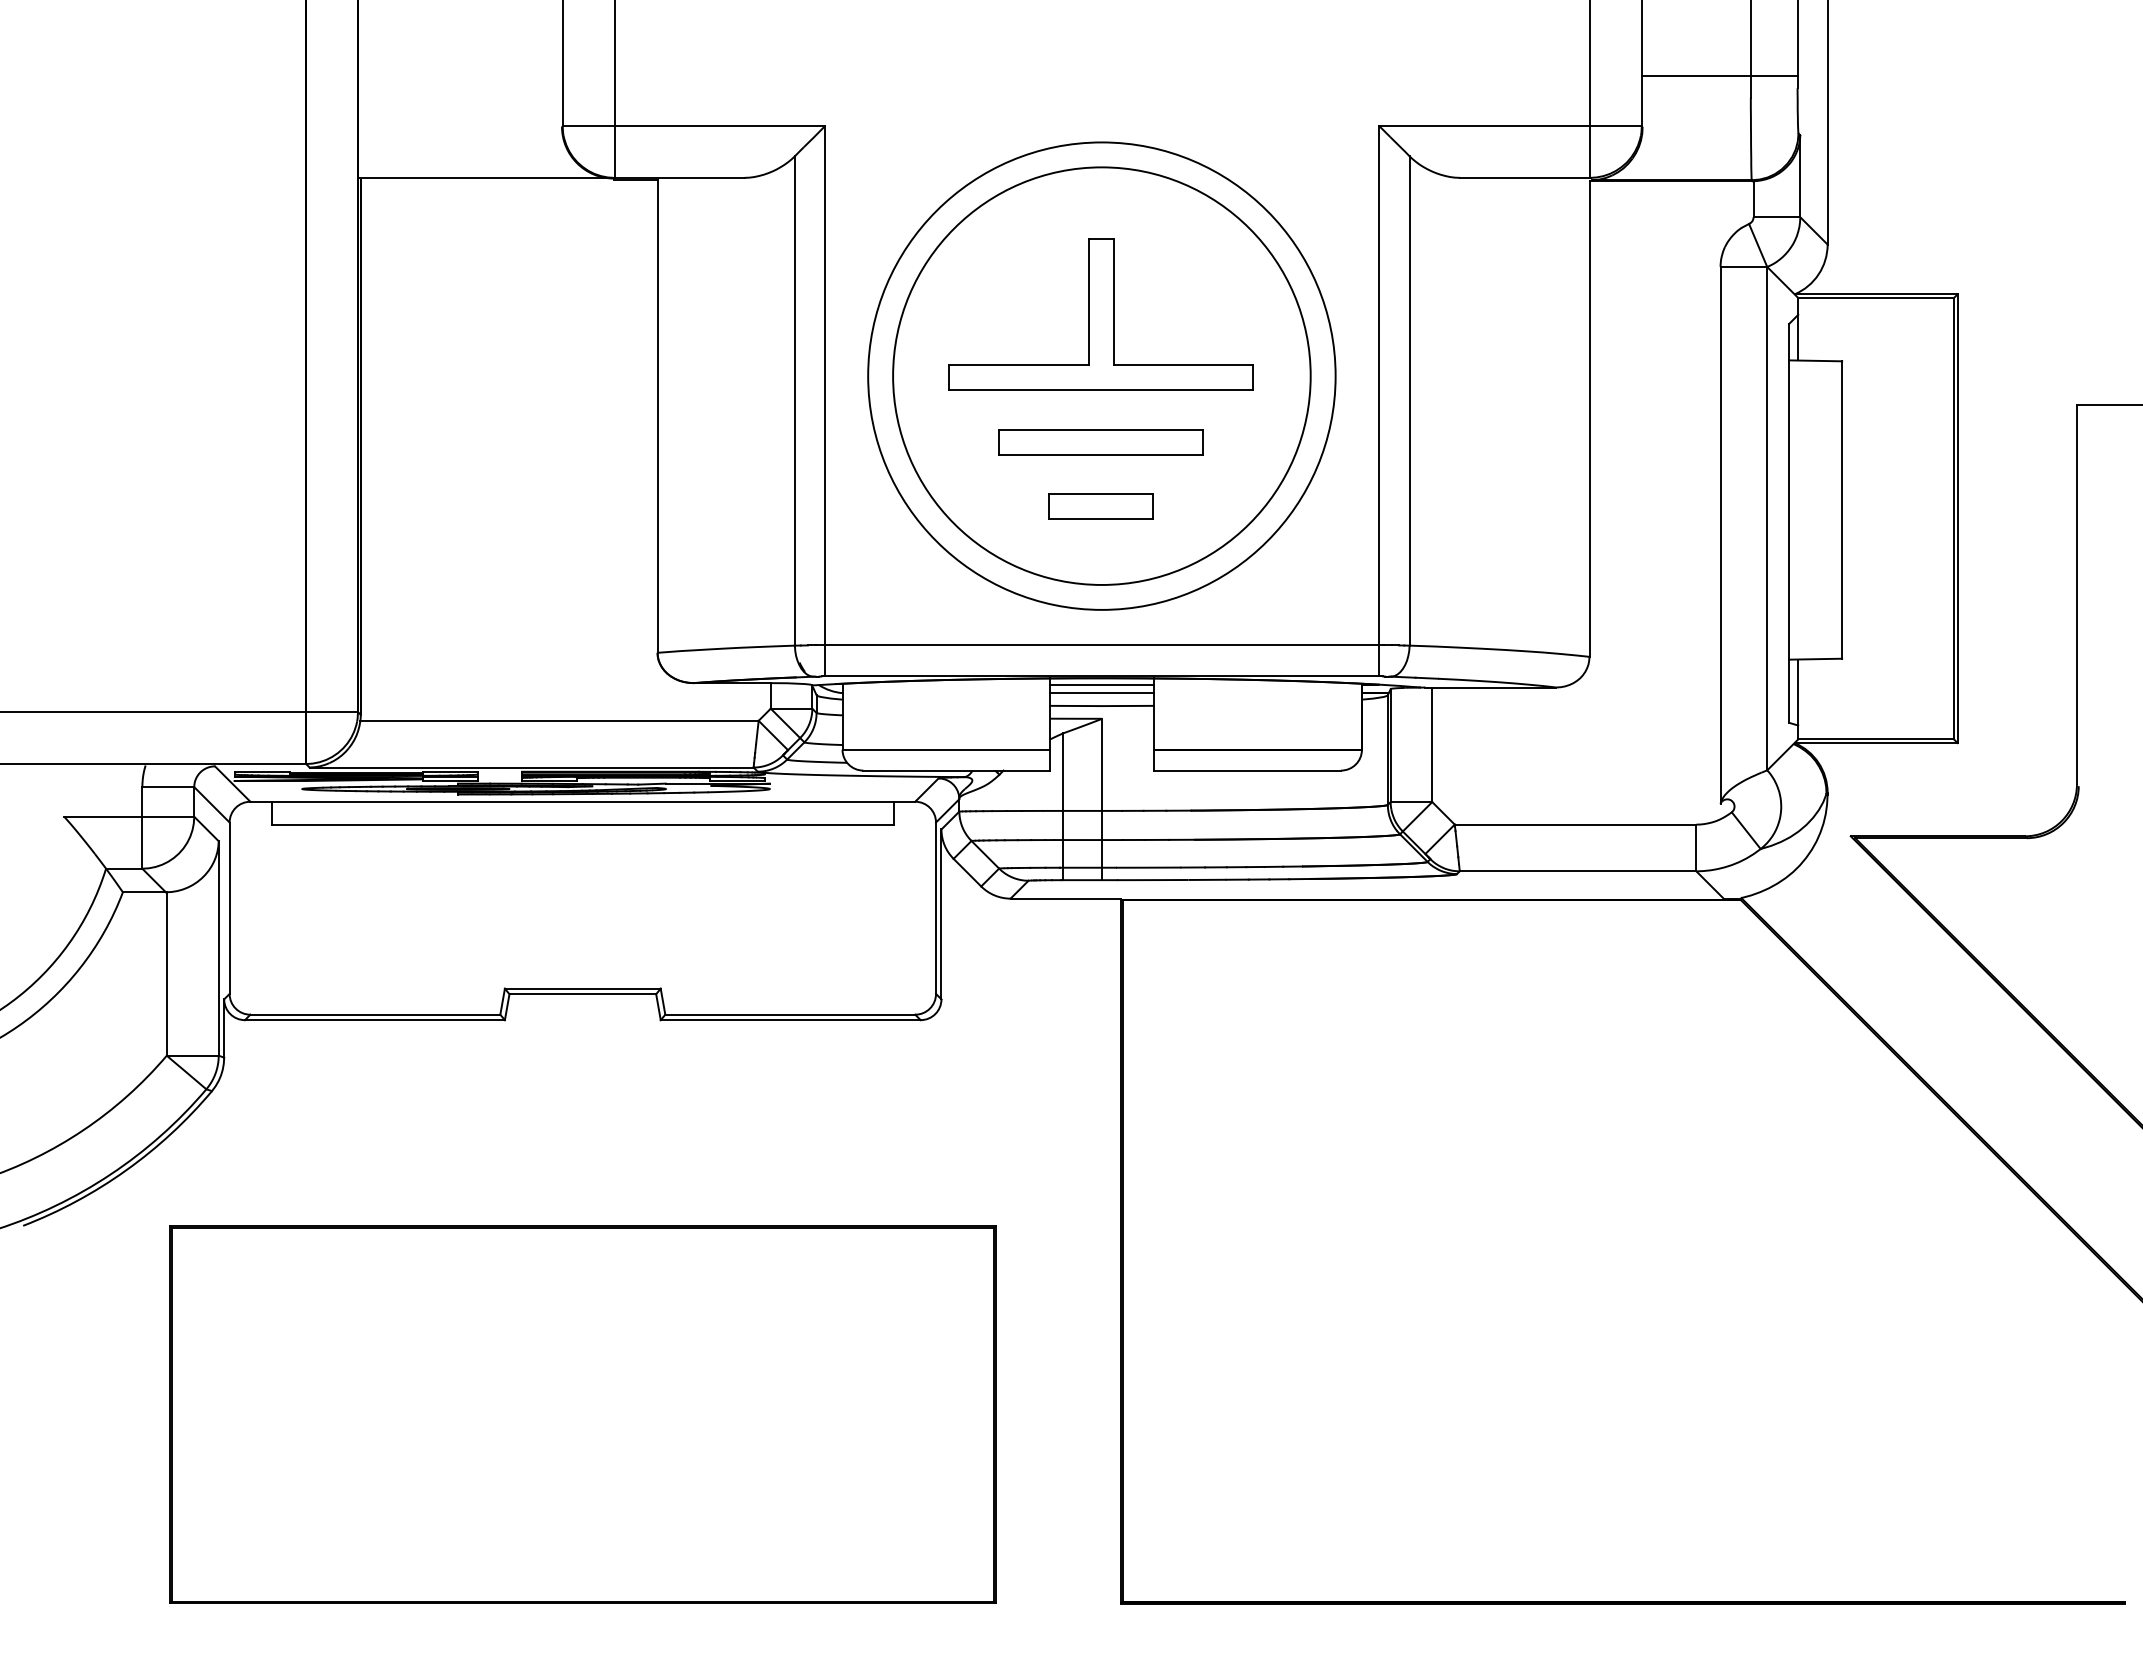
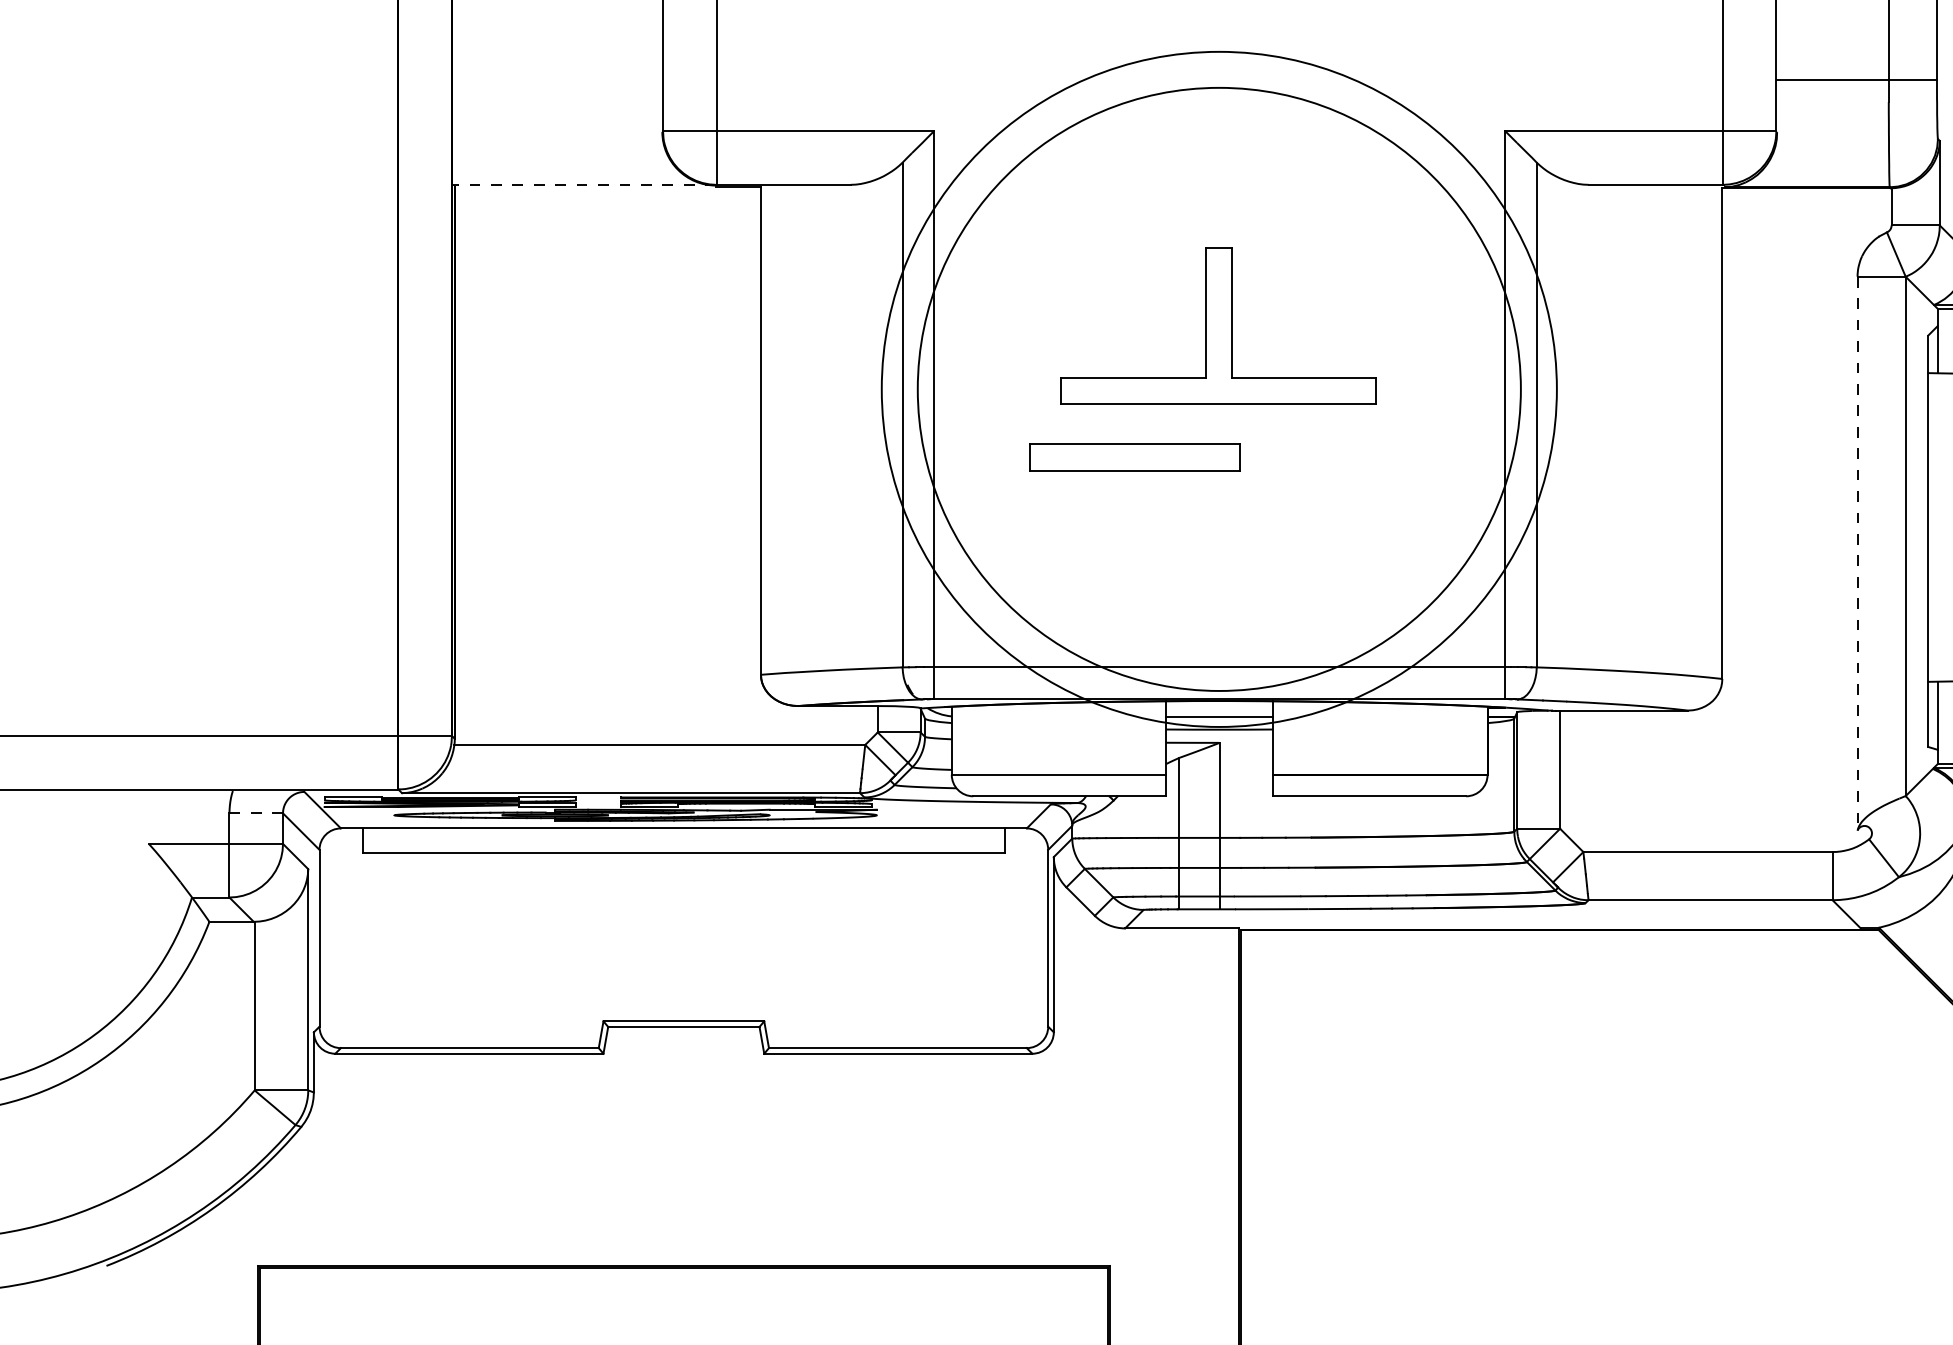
line: (486, 178) -> (584, 185), solid -> dashed
circle: (1101, 375) -> (1218, 388), size x1.4
circle: (1101, 375) -> (1218, 388), size x1.4
part: (1100, 442) -> (1134, 457), moved
part: (1100, 506) -> (1217, 523), removed
line: (1720, 535) -> (1857, 553), solid -> dashed
line: (1102, 684) -> (1219, 707), removed
line: (168, 787) -> (256, 813), solid -> dashed

